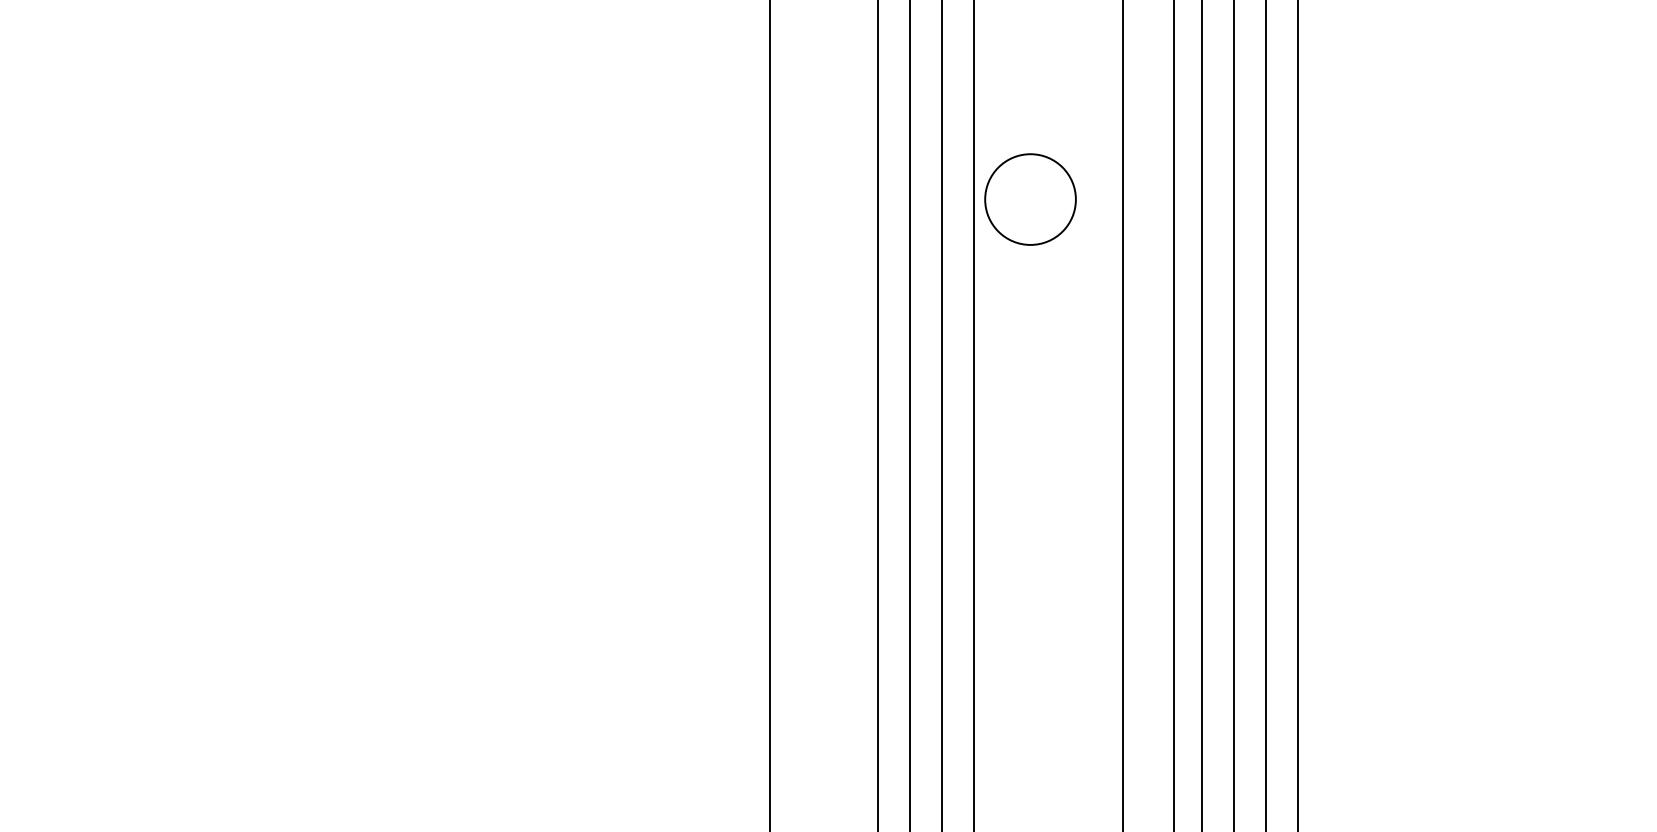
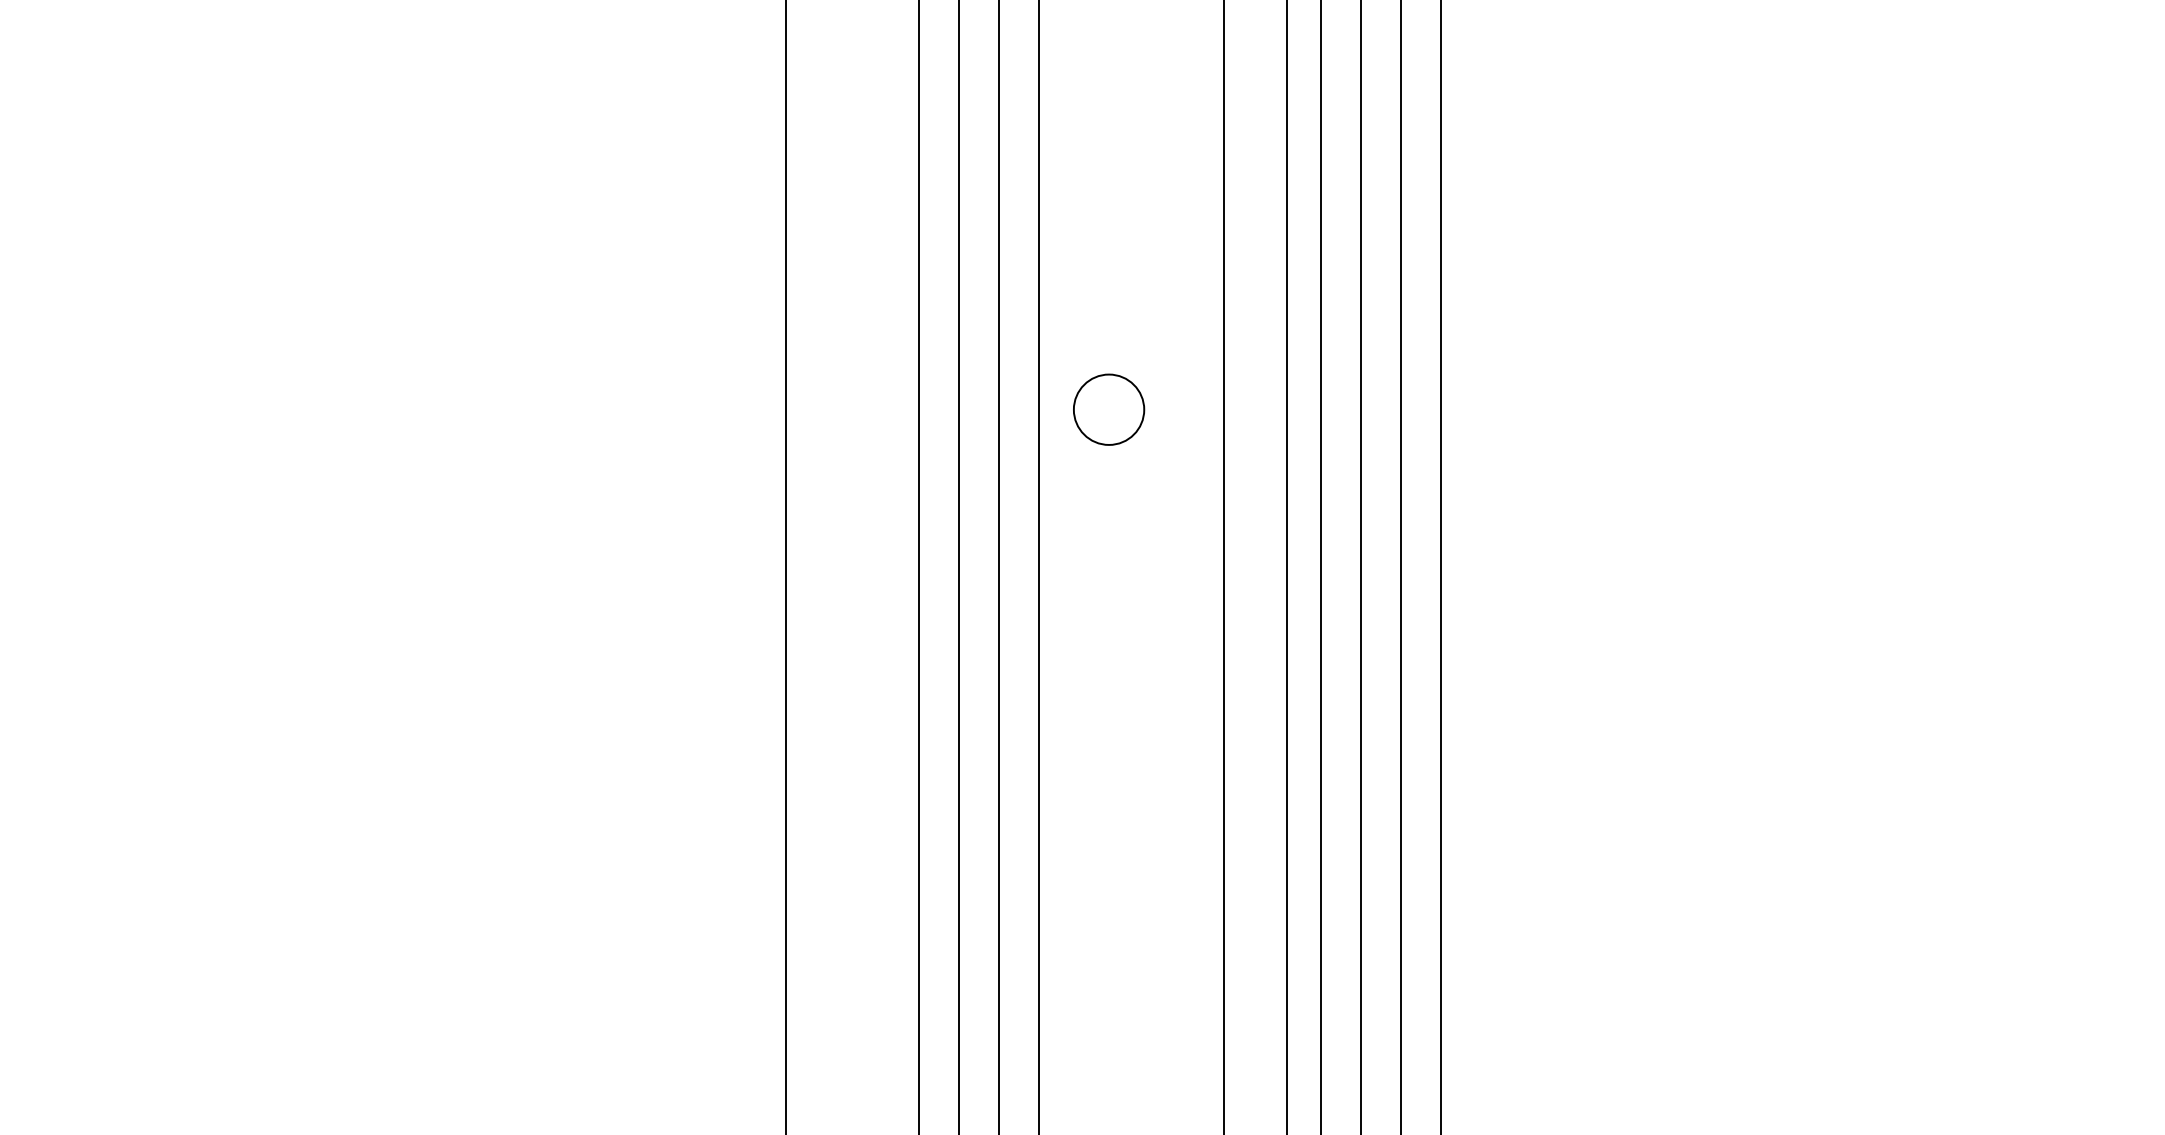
circle: (1031, 199) -> (1109, 409), size x0.62

